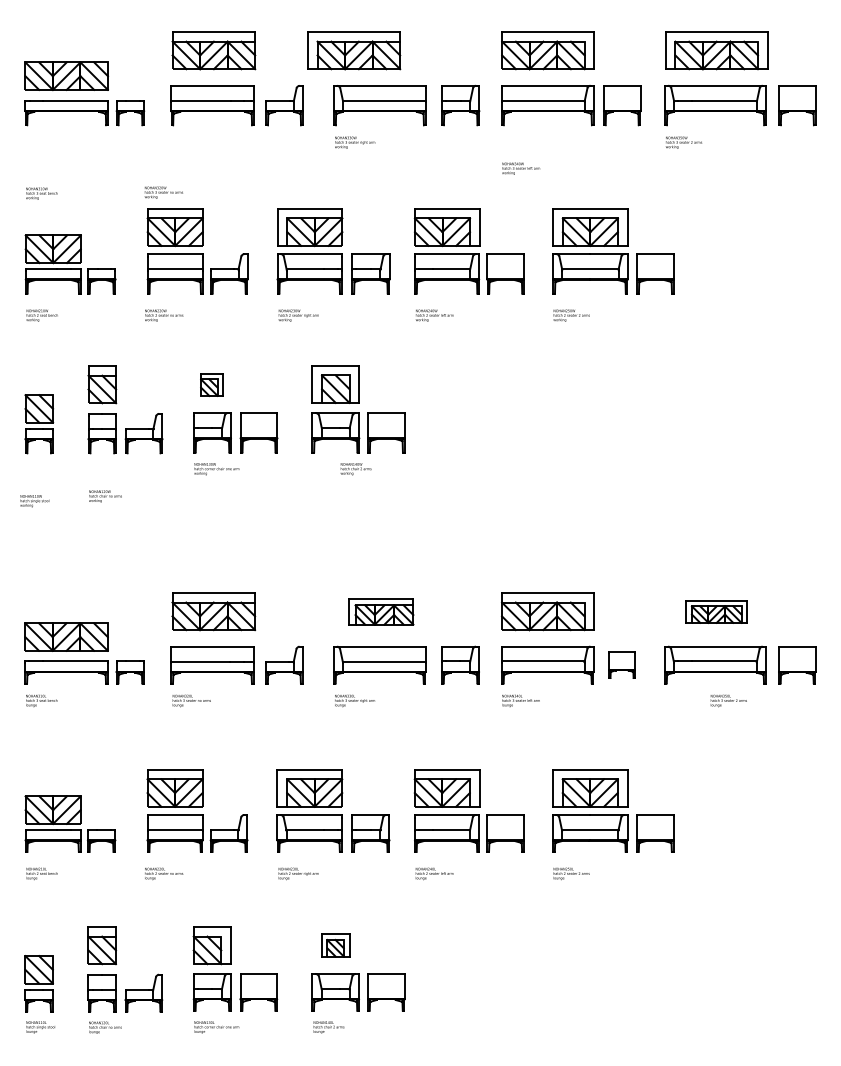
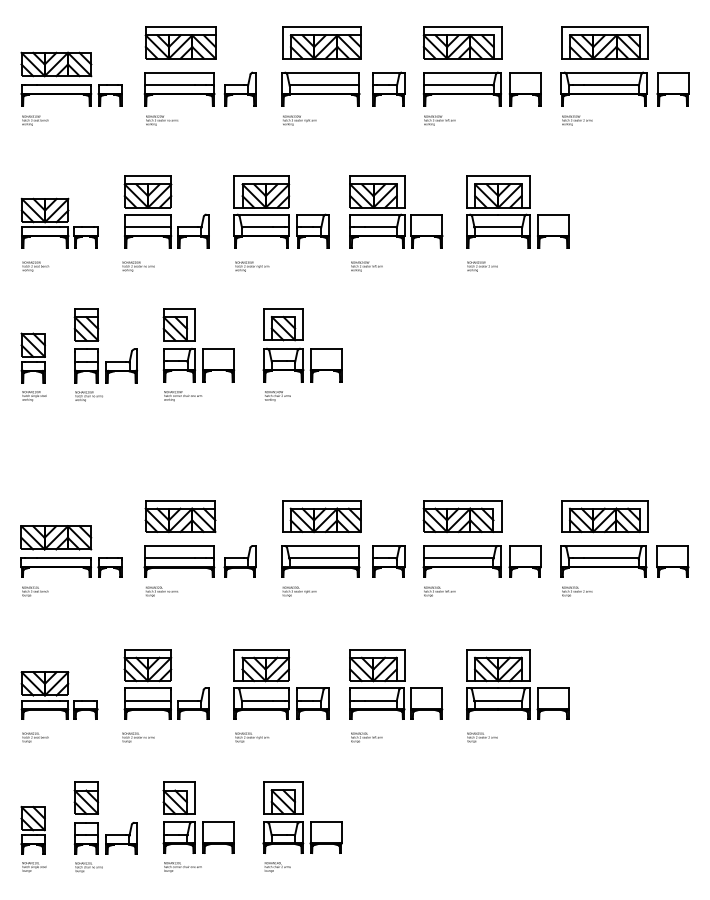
part: (354, 50) -> (322, 42), moved
text: (521, 168) -> (440, 120), moved
text: (163, 192) -> (161, 120), moved
text: (41, 193) -> (35, 120), moved
part: (211, 384) -> (178, 324), size x1.67
text: (355, 469) -> (277, 396), moved
text: (105, 496) -> (89, 396), moved
text: (34, 501) -> (34, 396), moved
part: (381, 611) -> (322, 516), size x1.43
part: (716, 611) -> (604, 516), size x1.67
part: (621, 665) -> (524, 561), size x1.43
text: (728, 700) -> (576, 591), moved
part: (335, 945) -> (283, 798), size x1.67

